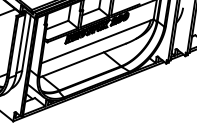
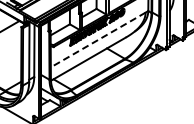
line: (96, 41) -> (98, 39), solid -> dashed

